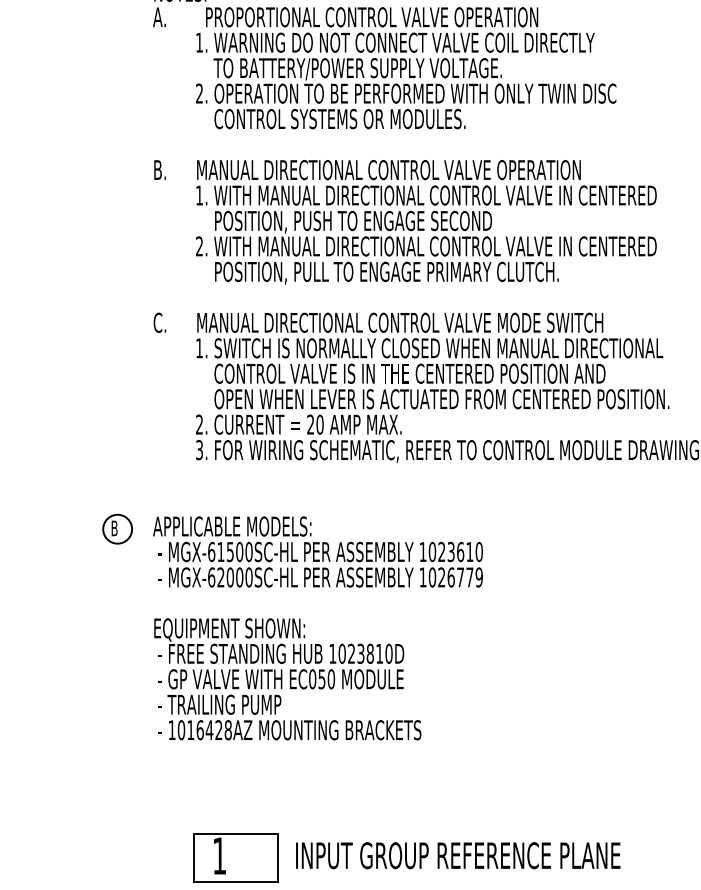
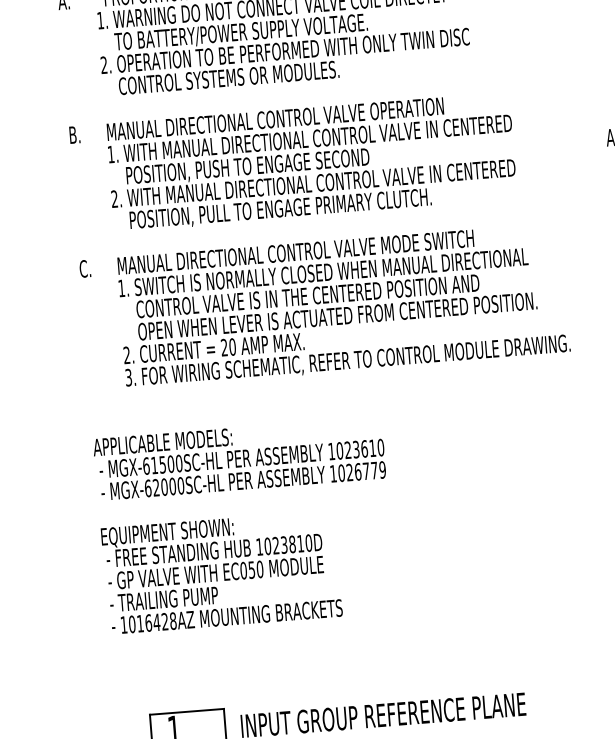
part: (117, 528) -> (62, 452), removed

